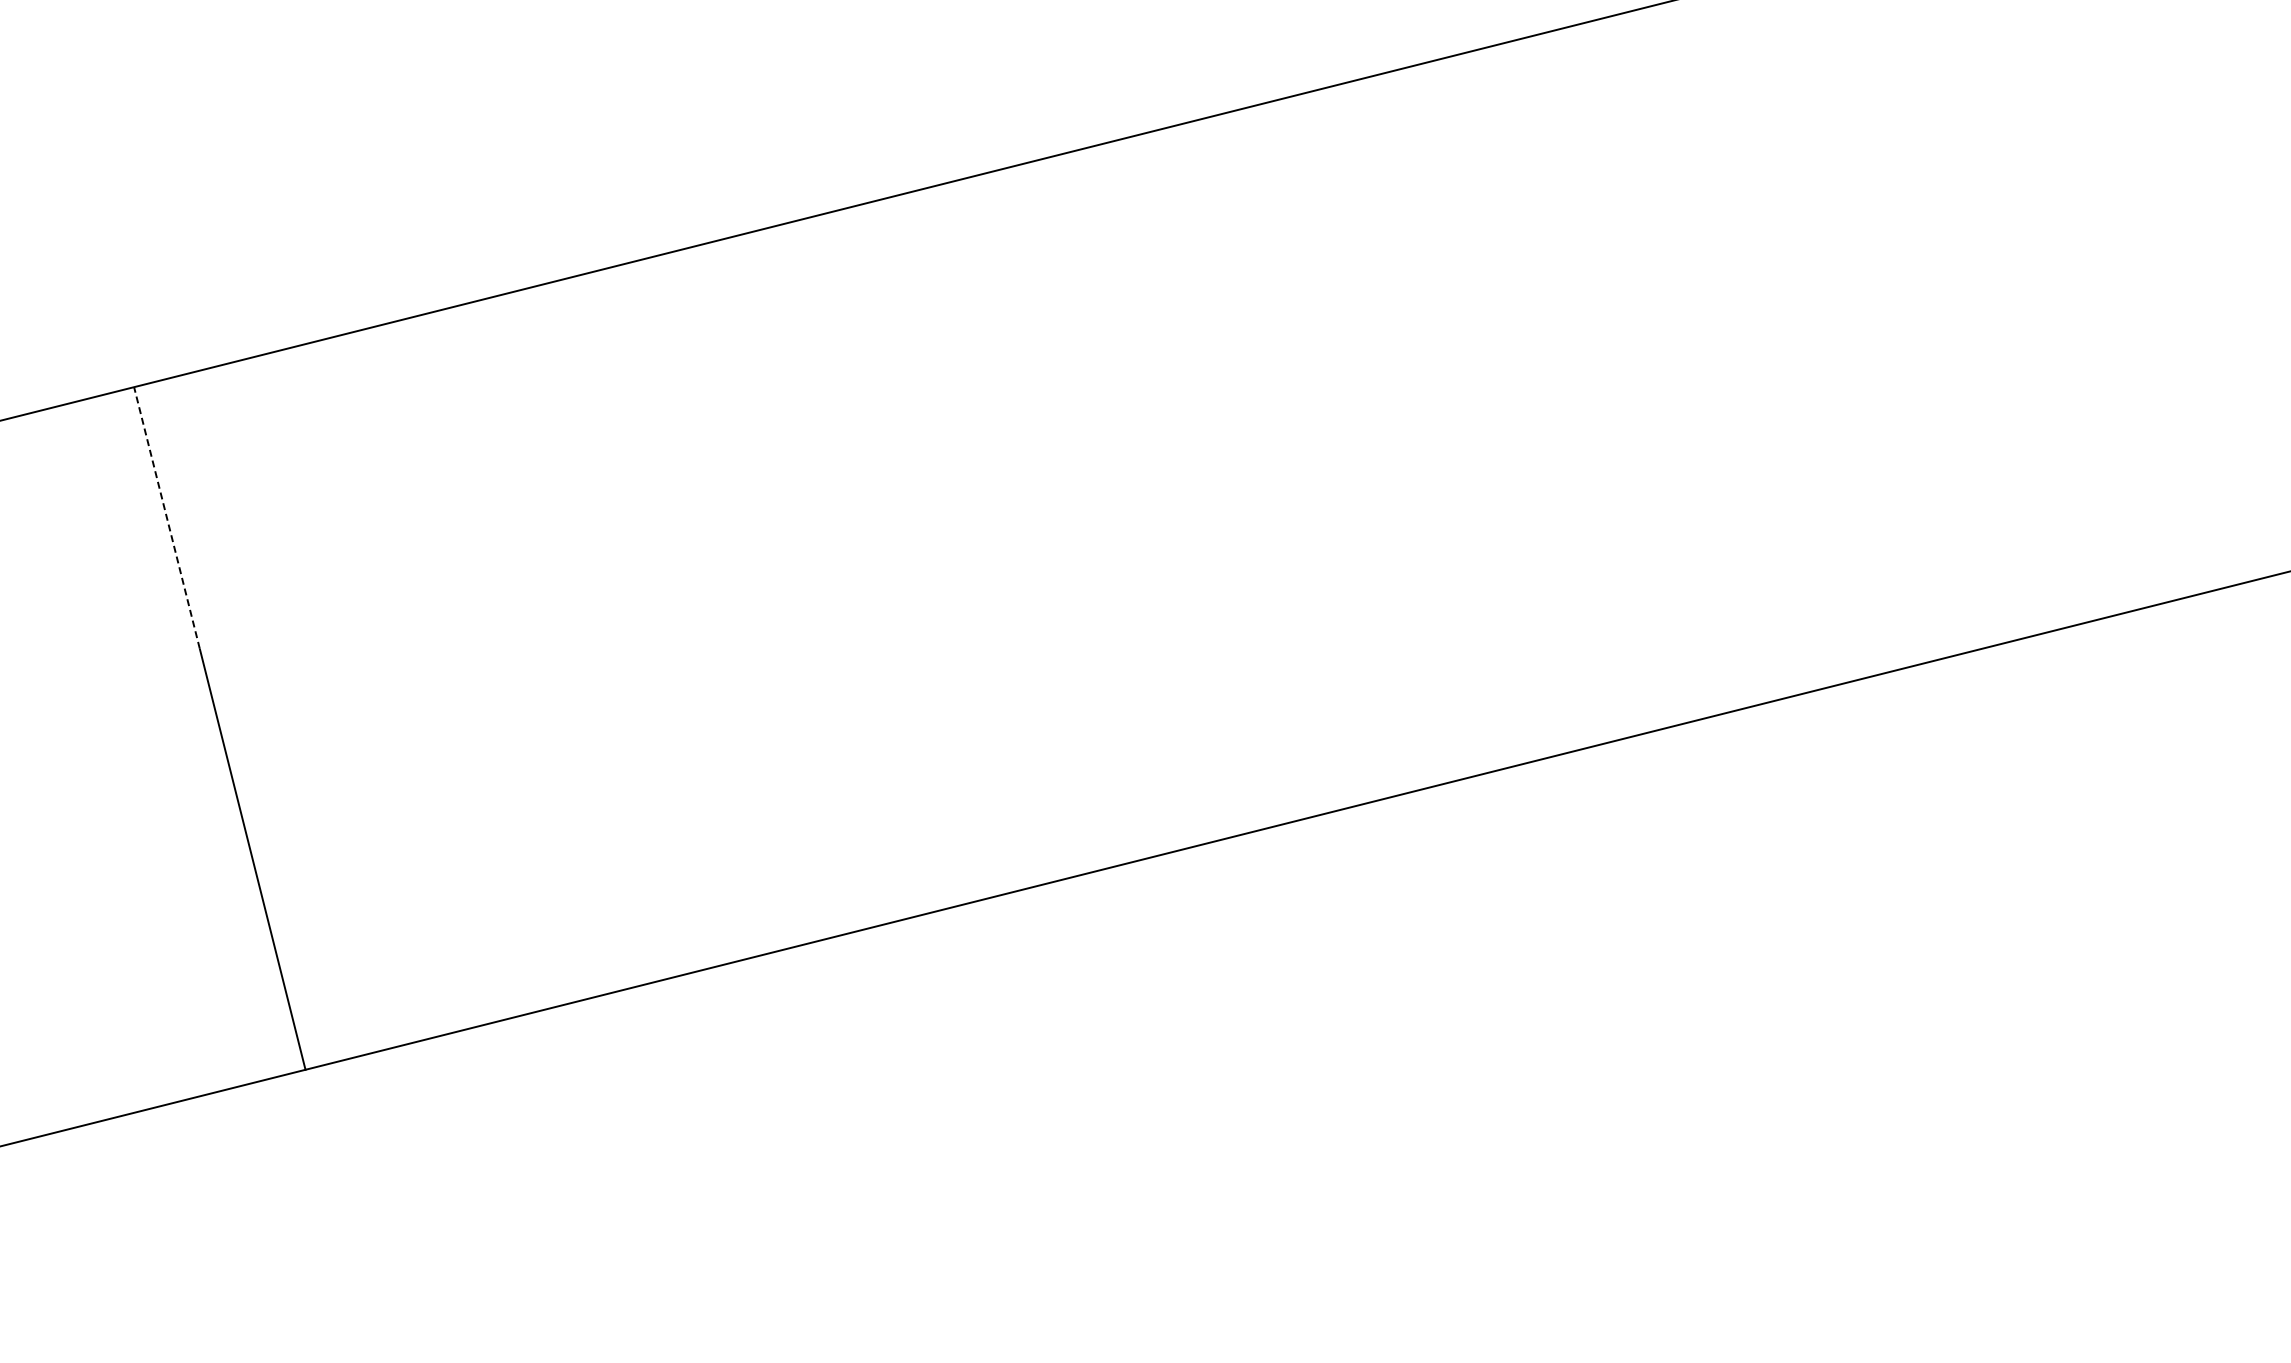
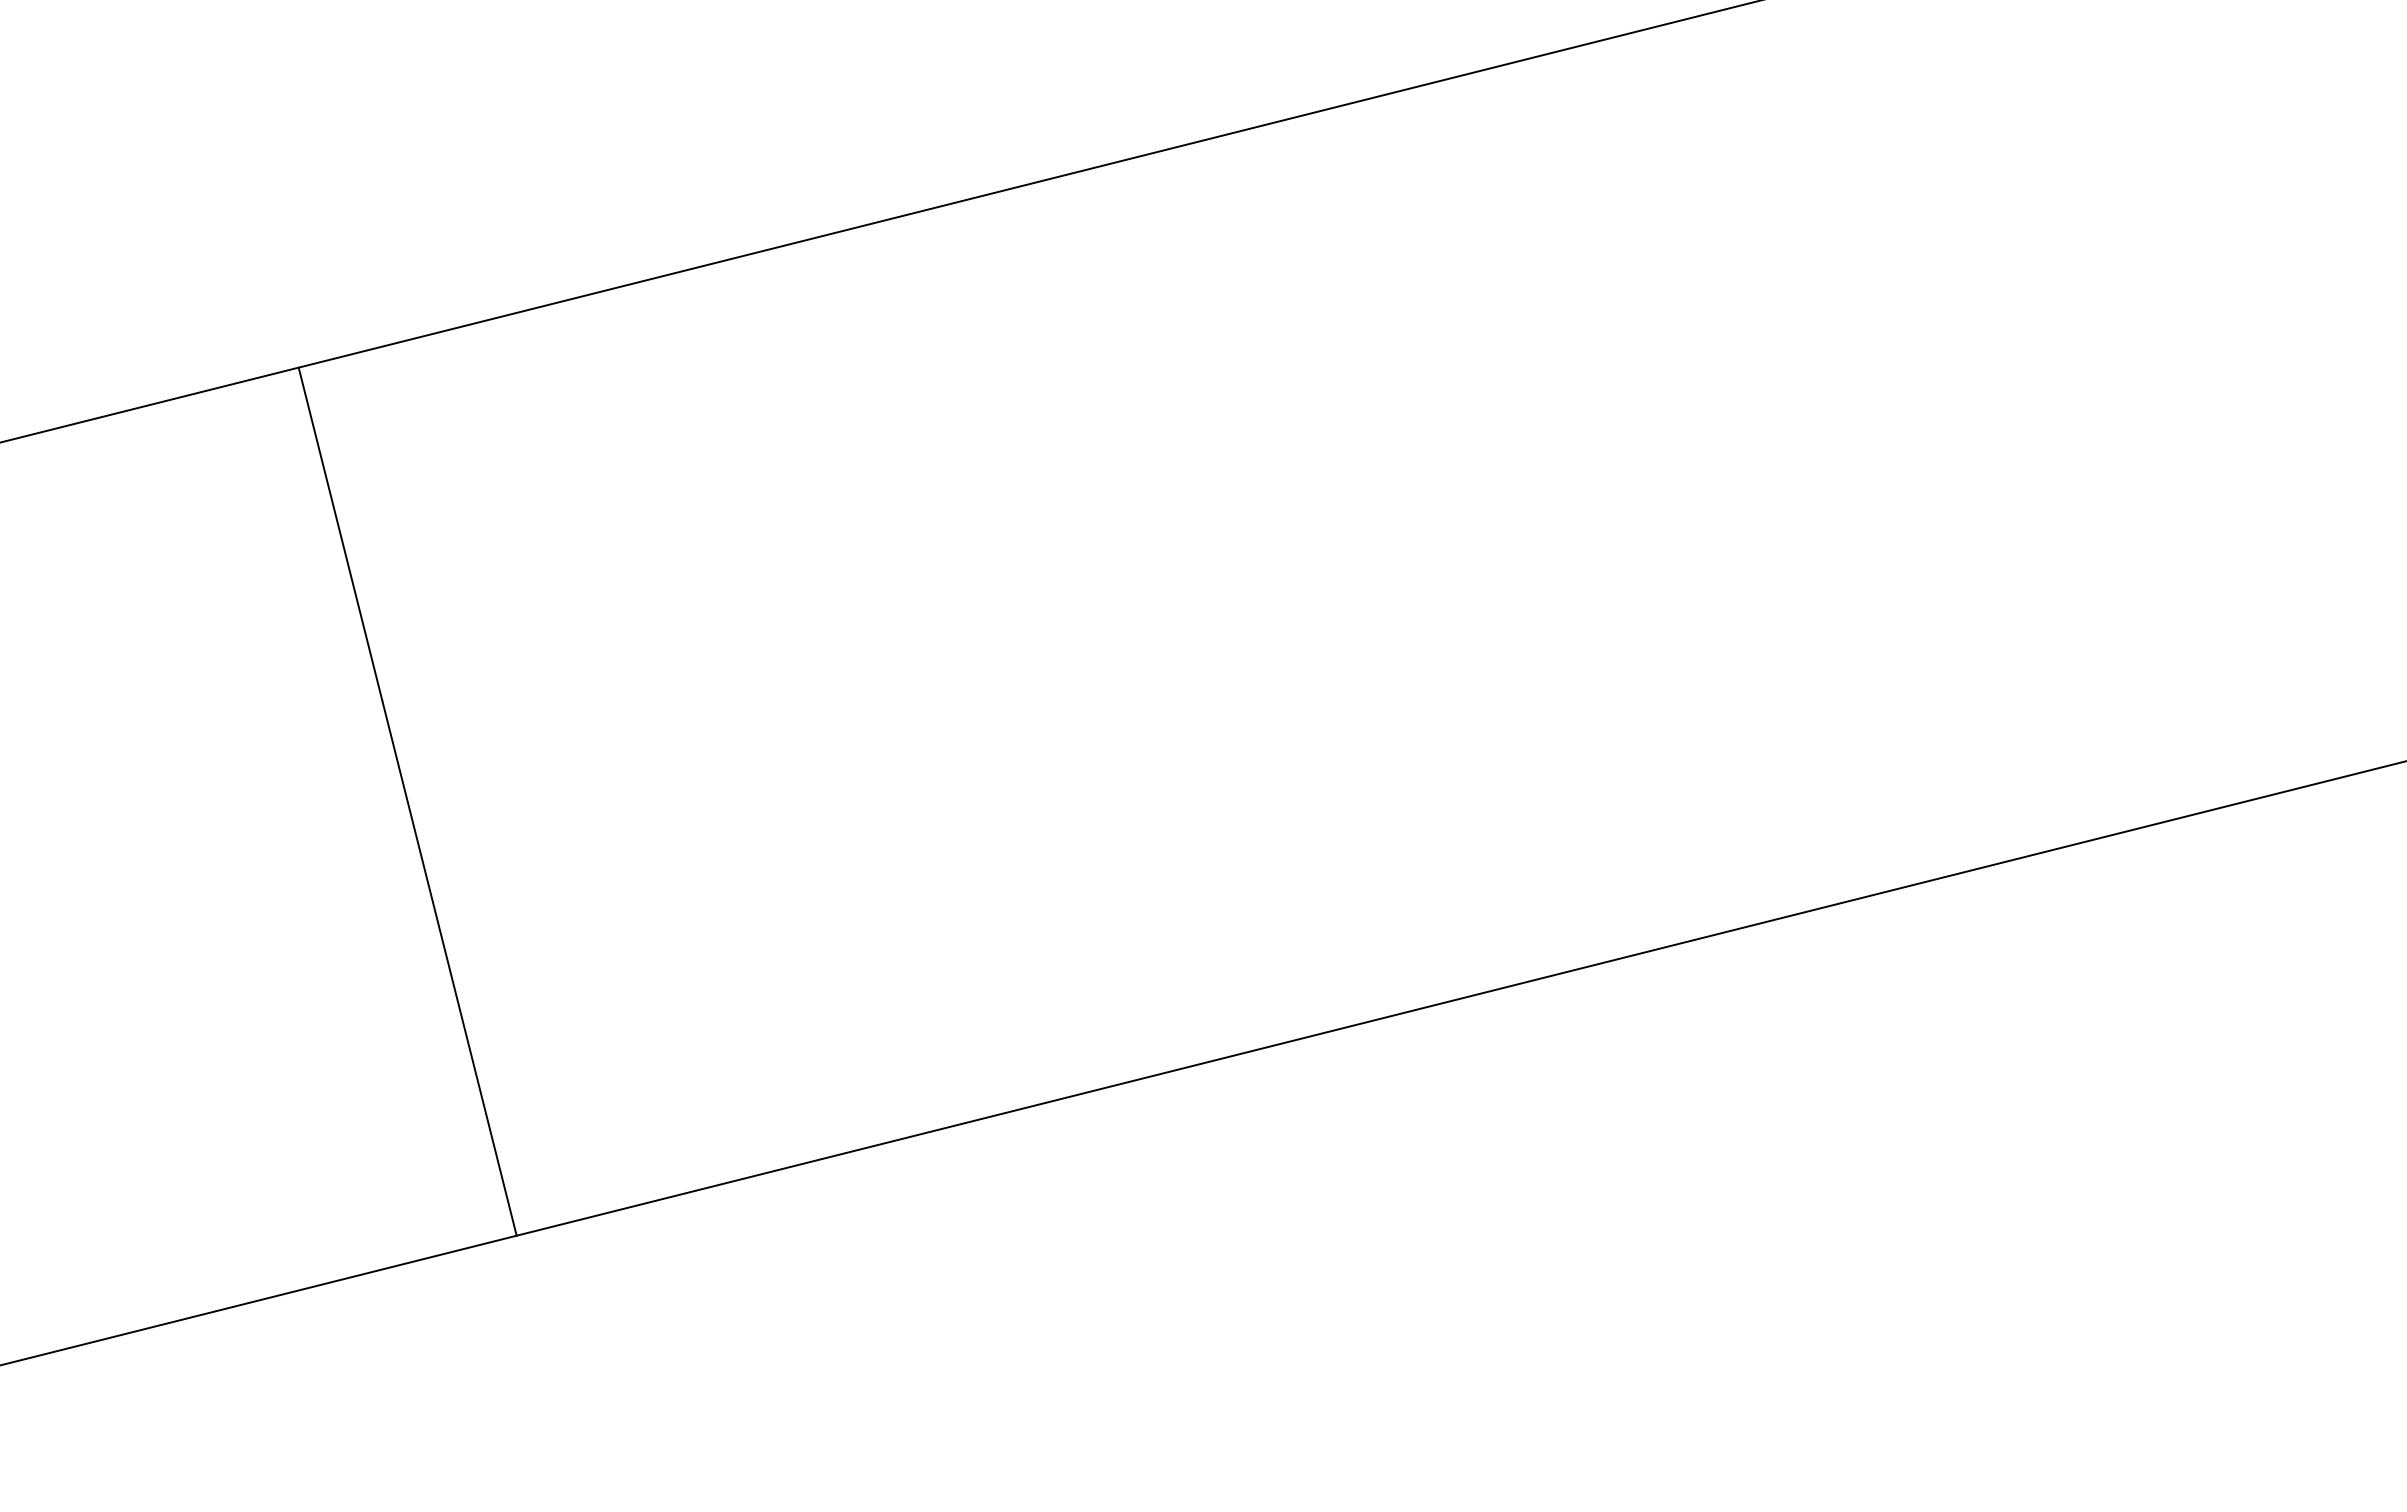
line: (166, 517) -> (339, 533), dashed -> solid

